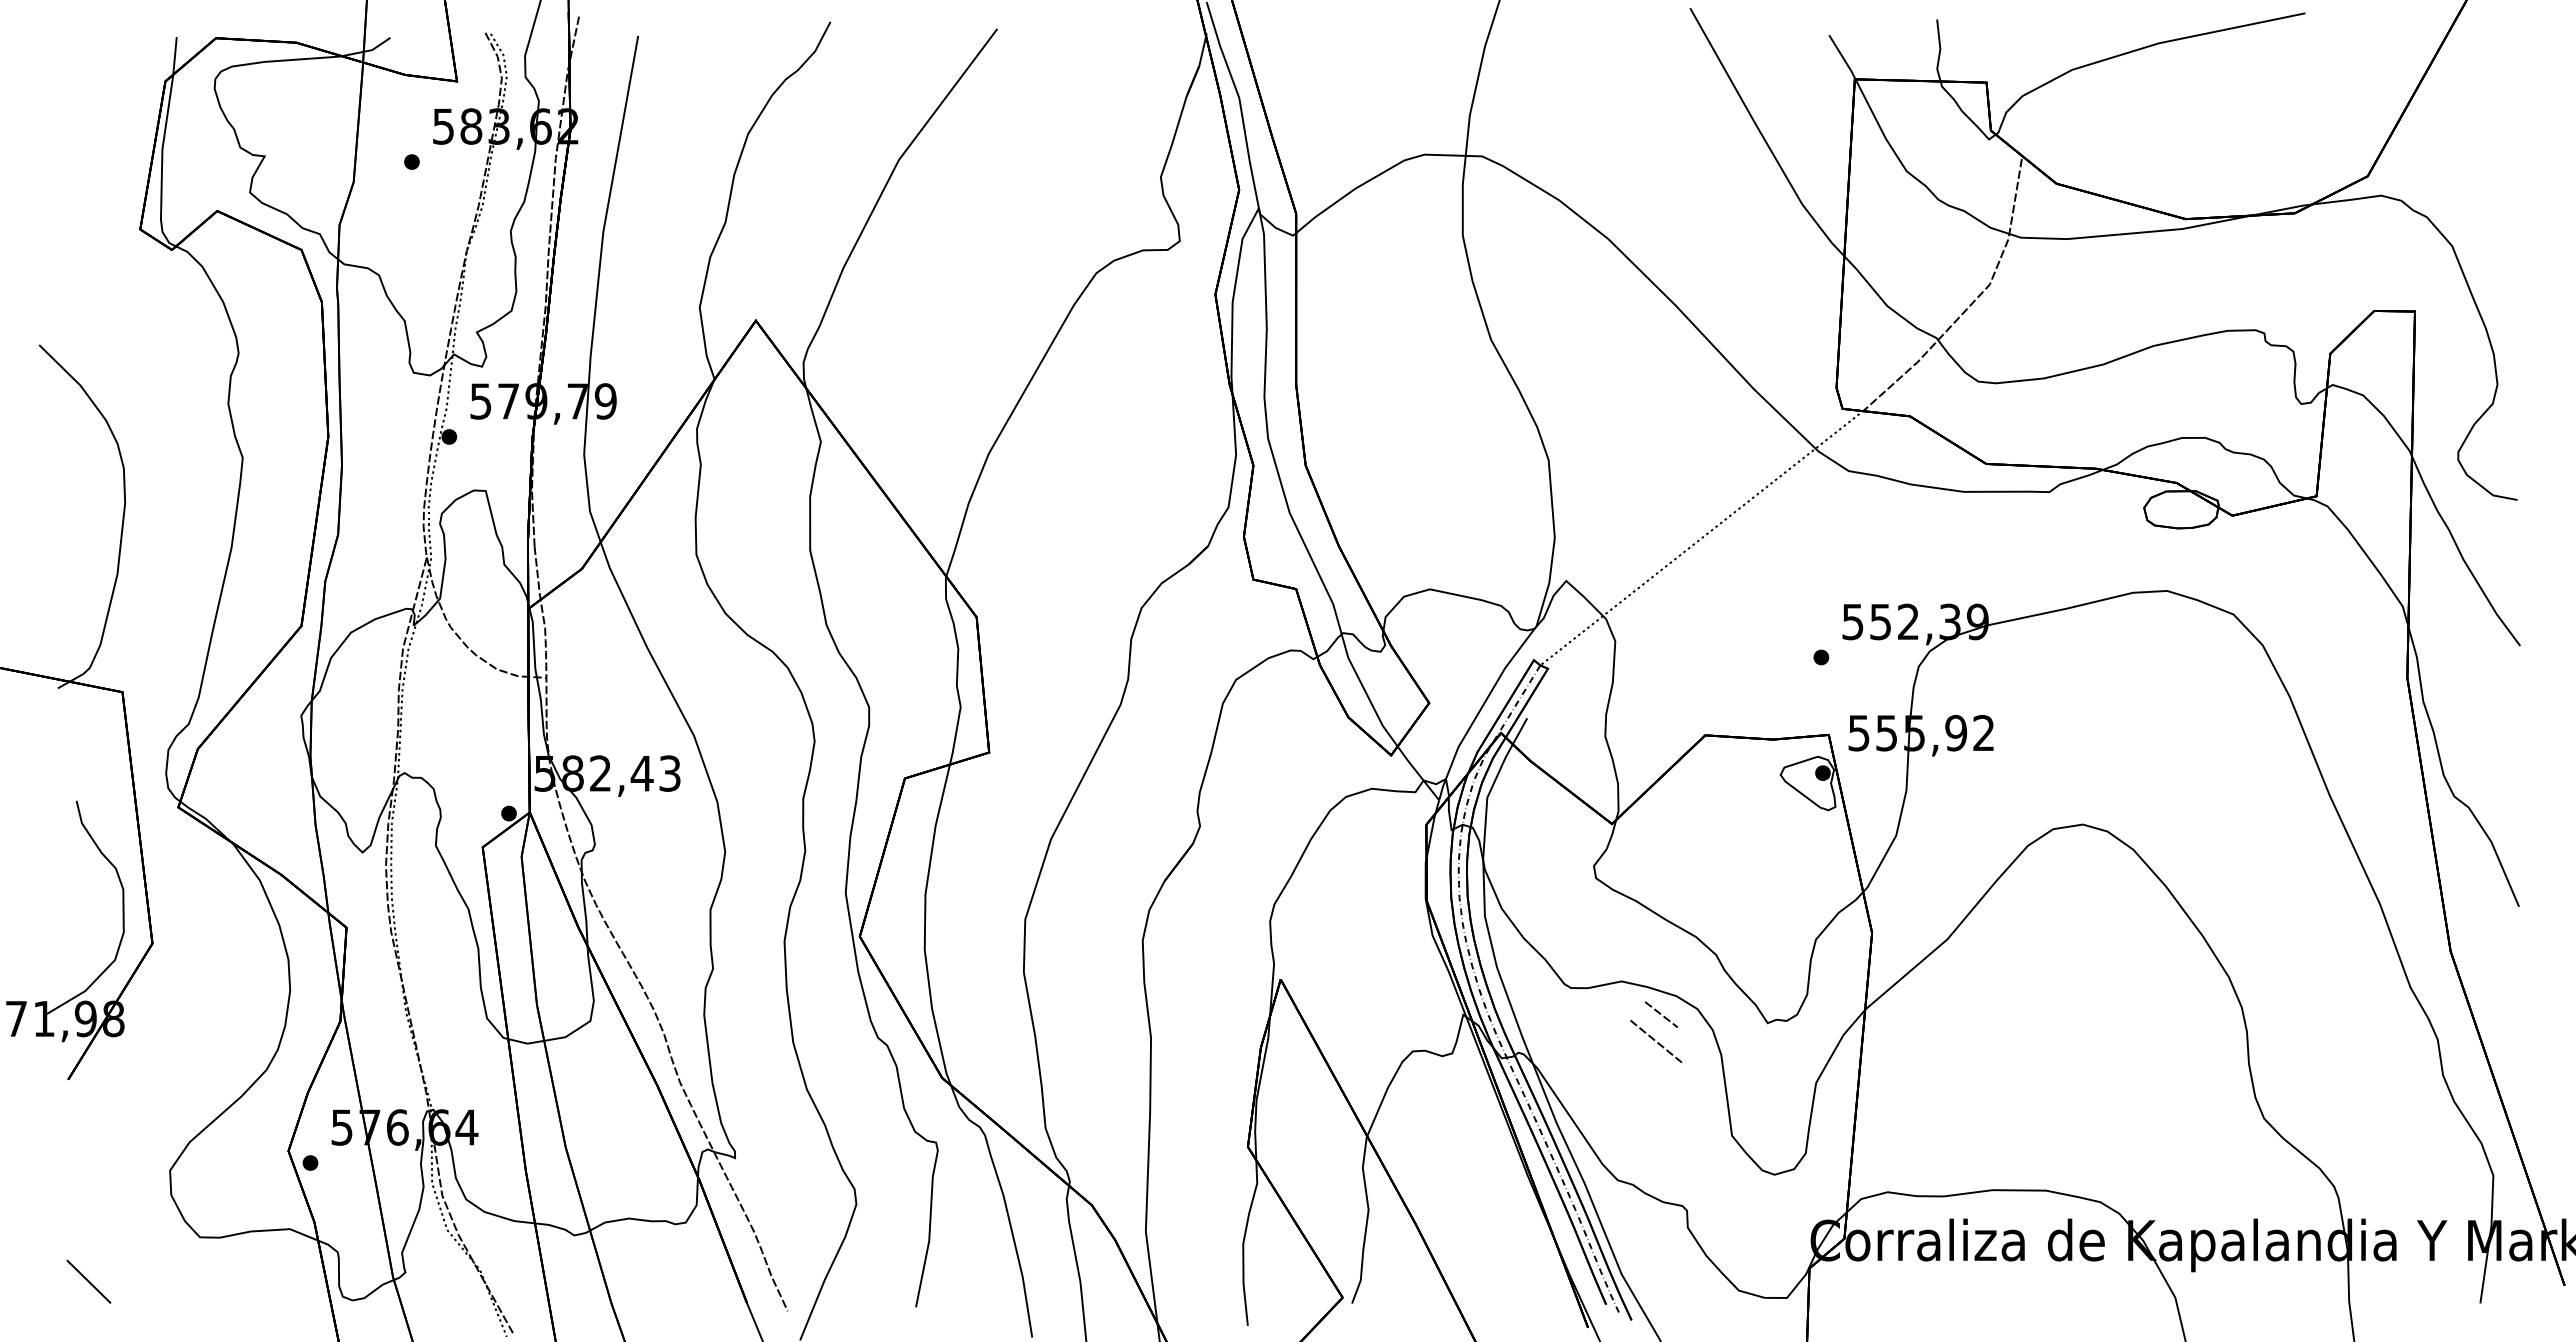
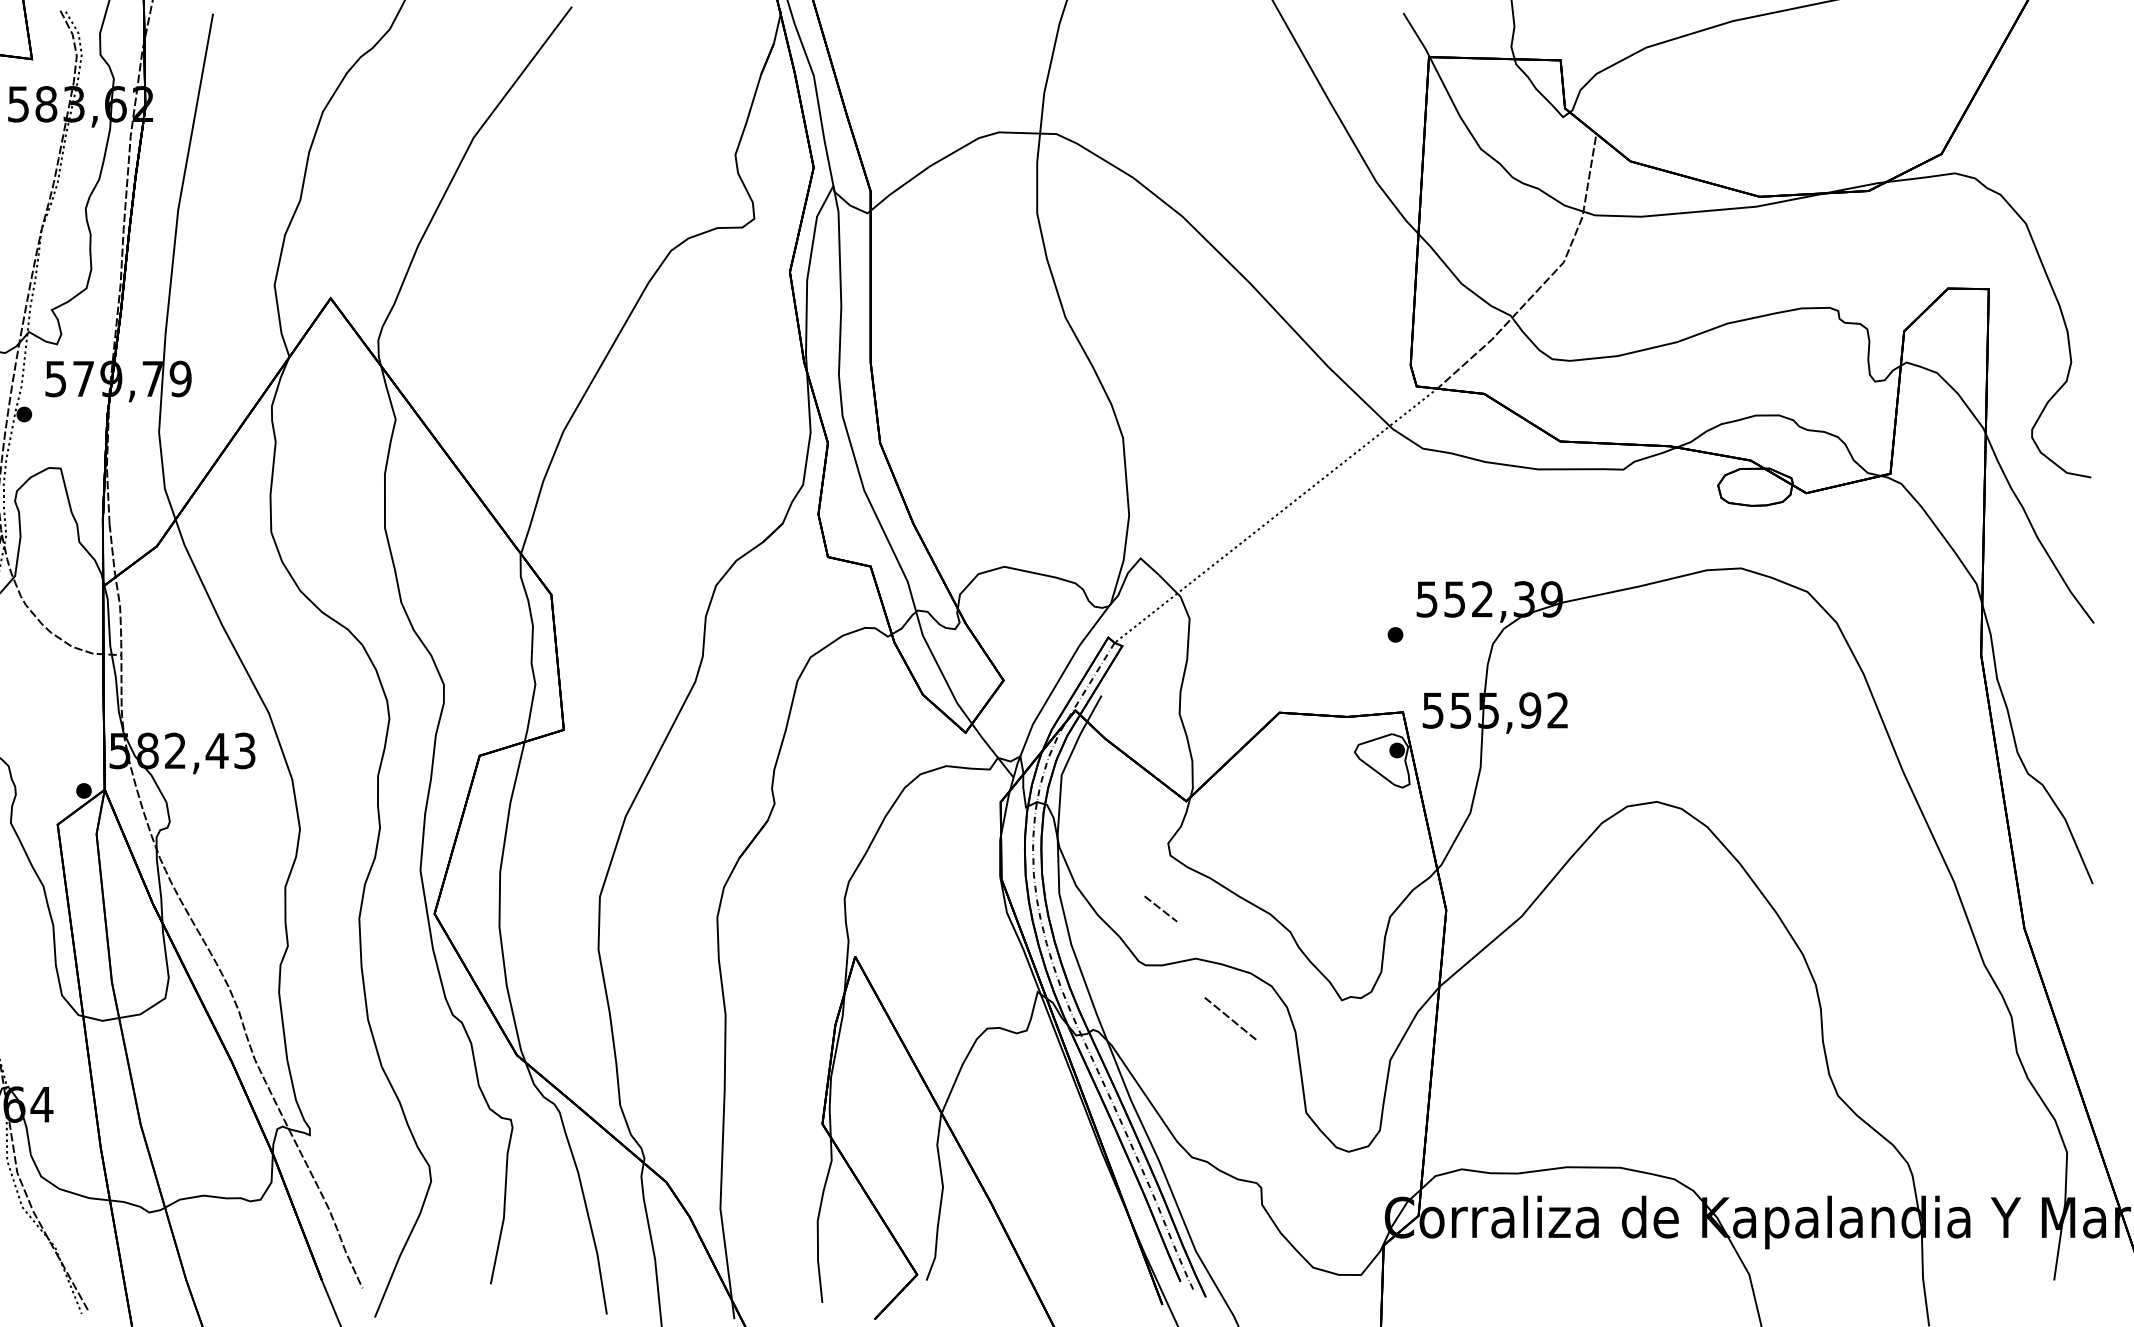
line: (1661, 1013) -> (1160, 907), moved

